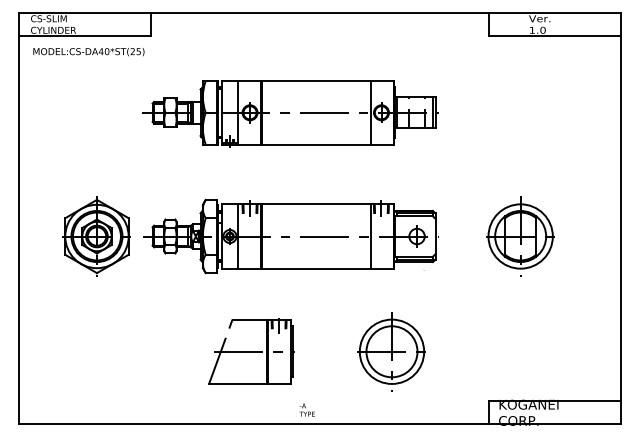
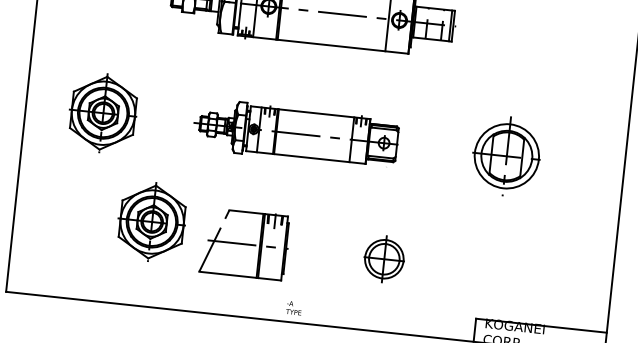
part: (290, 236) -> (295, 133), size x0.7
part: (520, 236) -> (506, 156), moved
part: (156, 339) -> (151, 221), added
part: (391, 351) -> (384, 258), size x0.6

